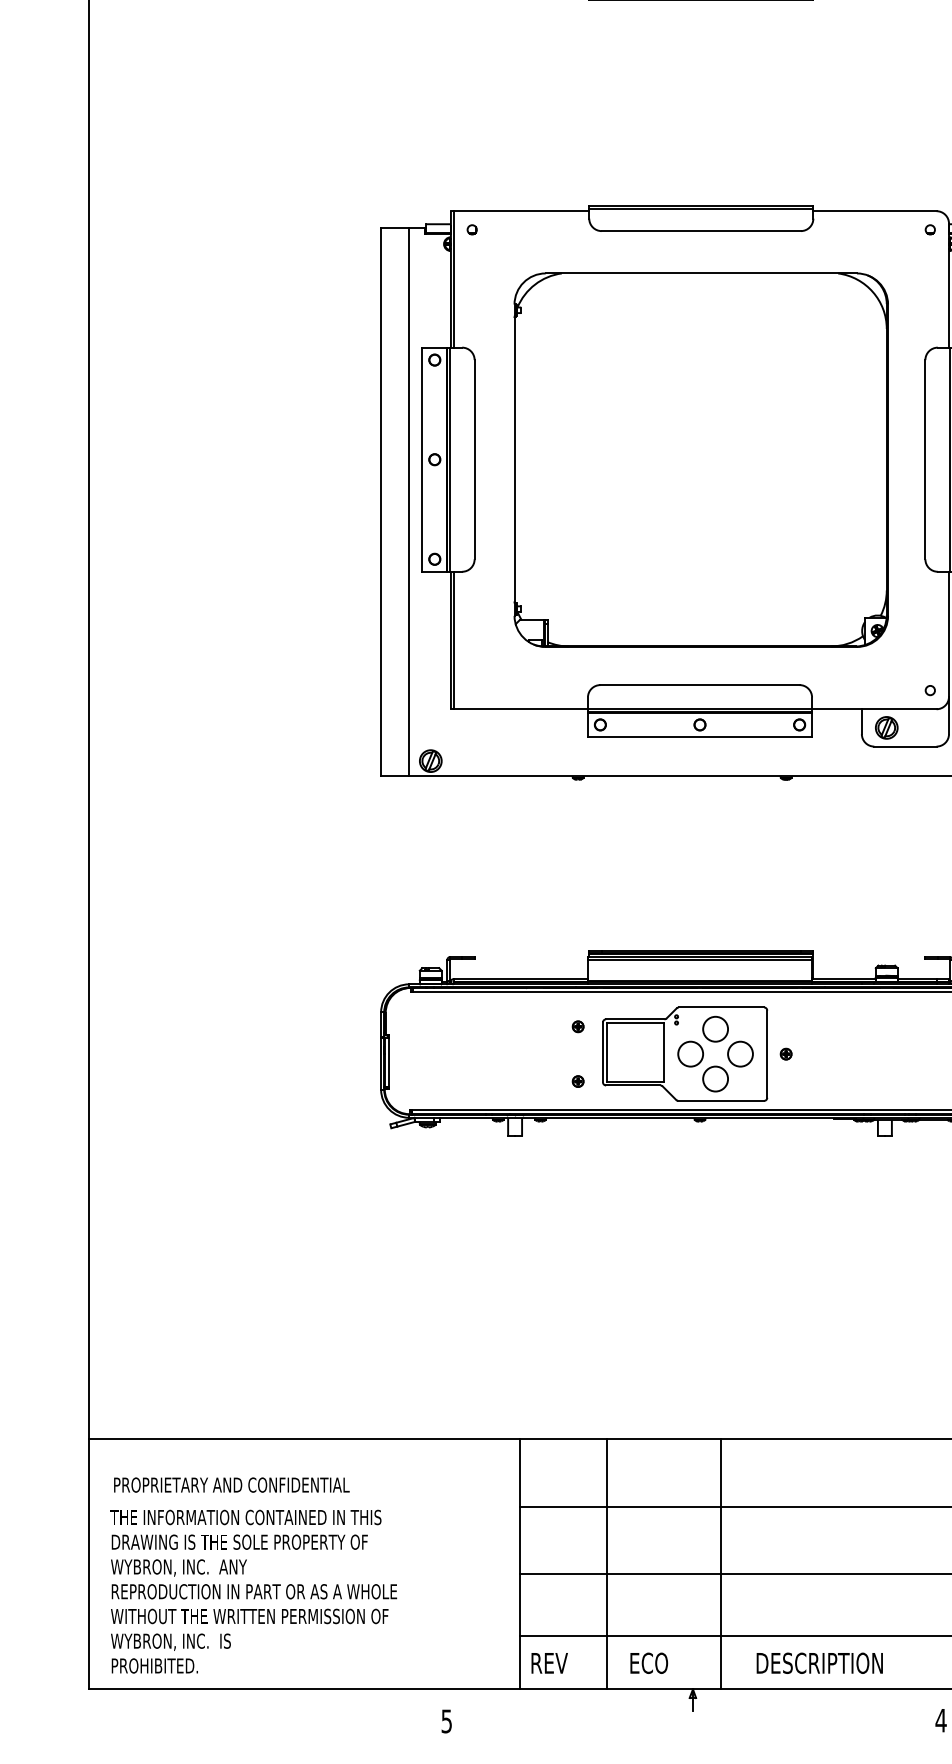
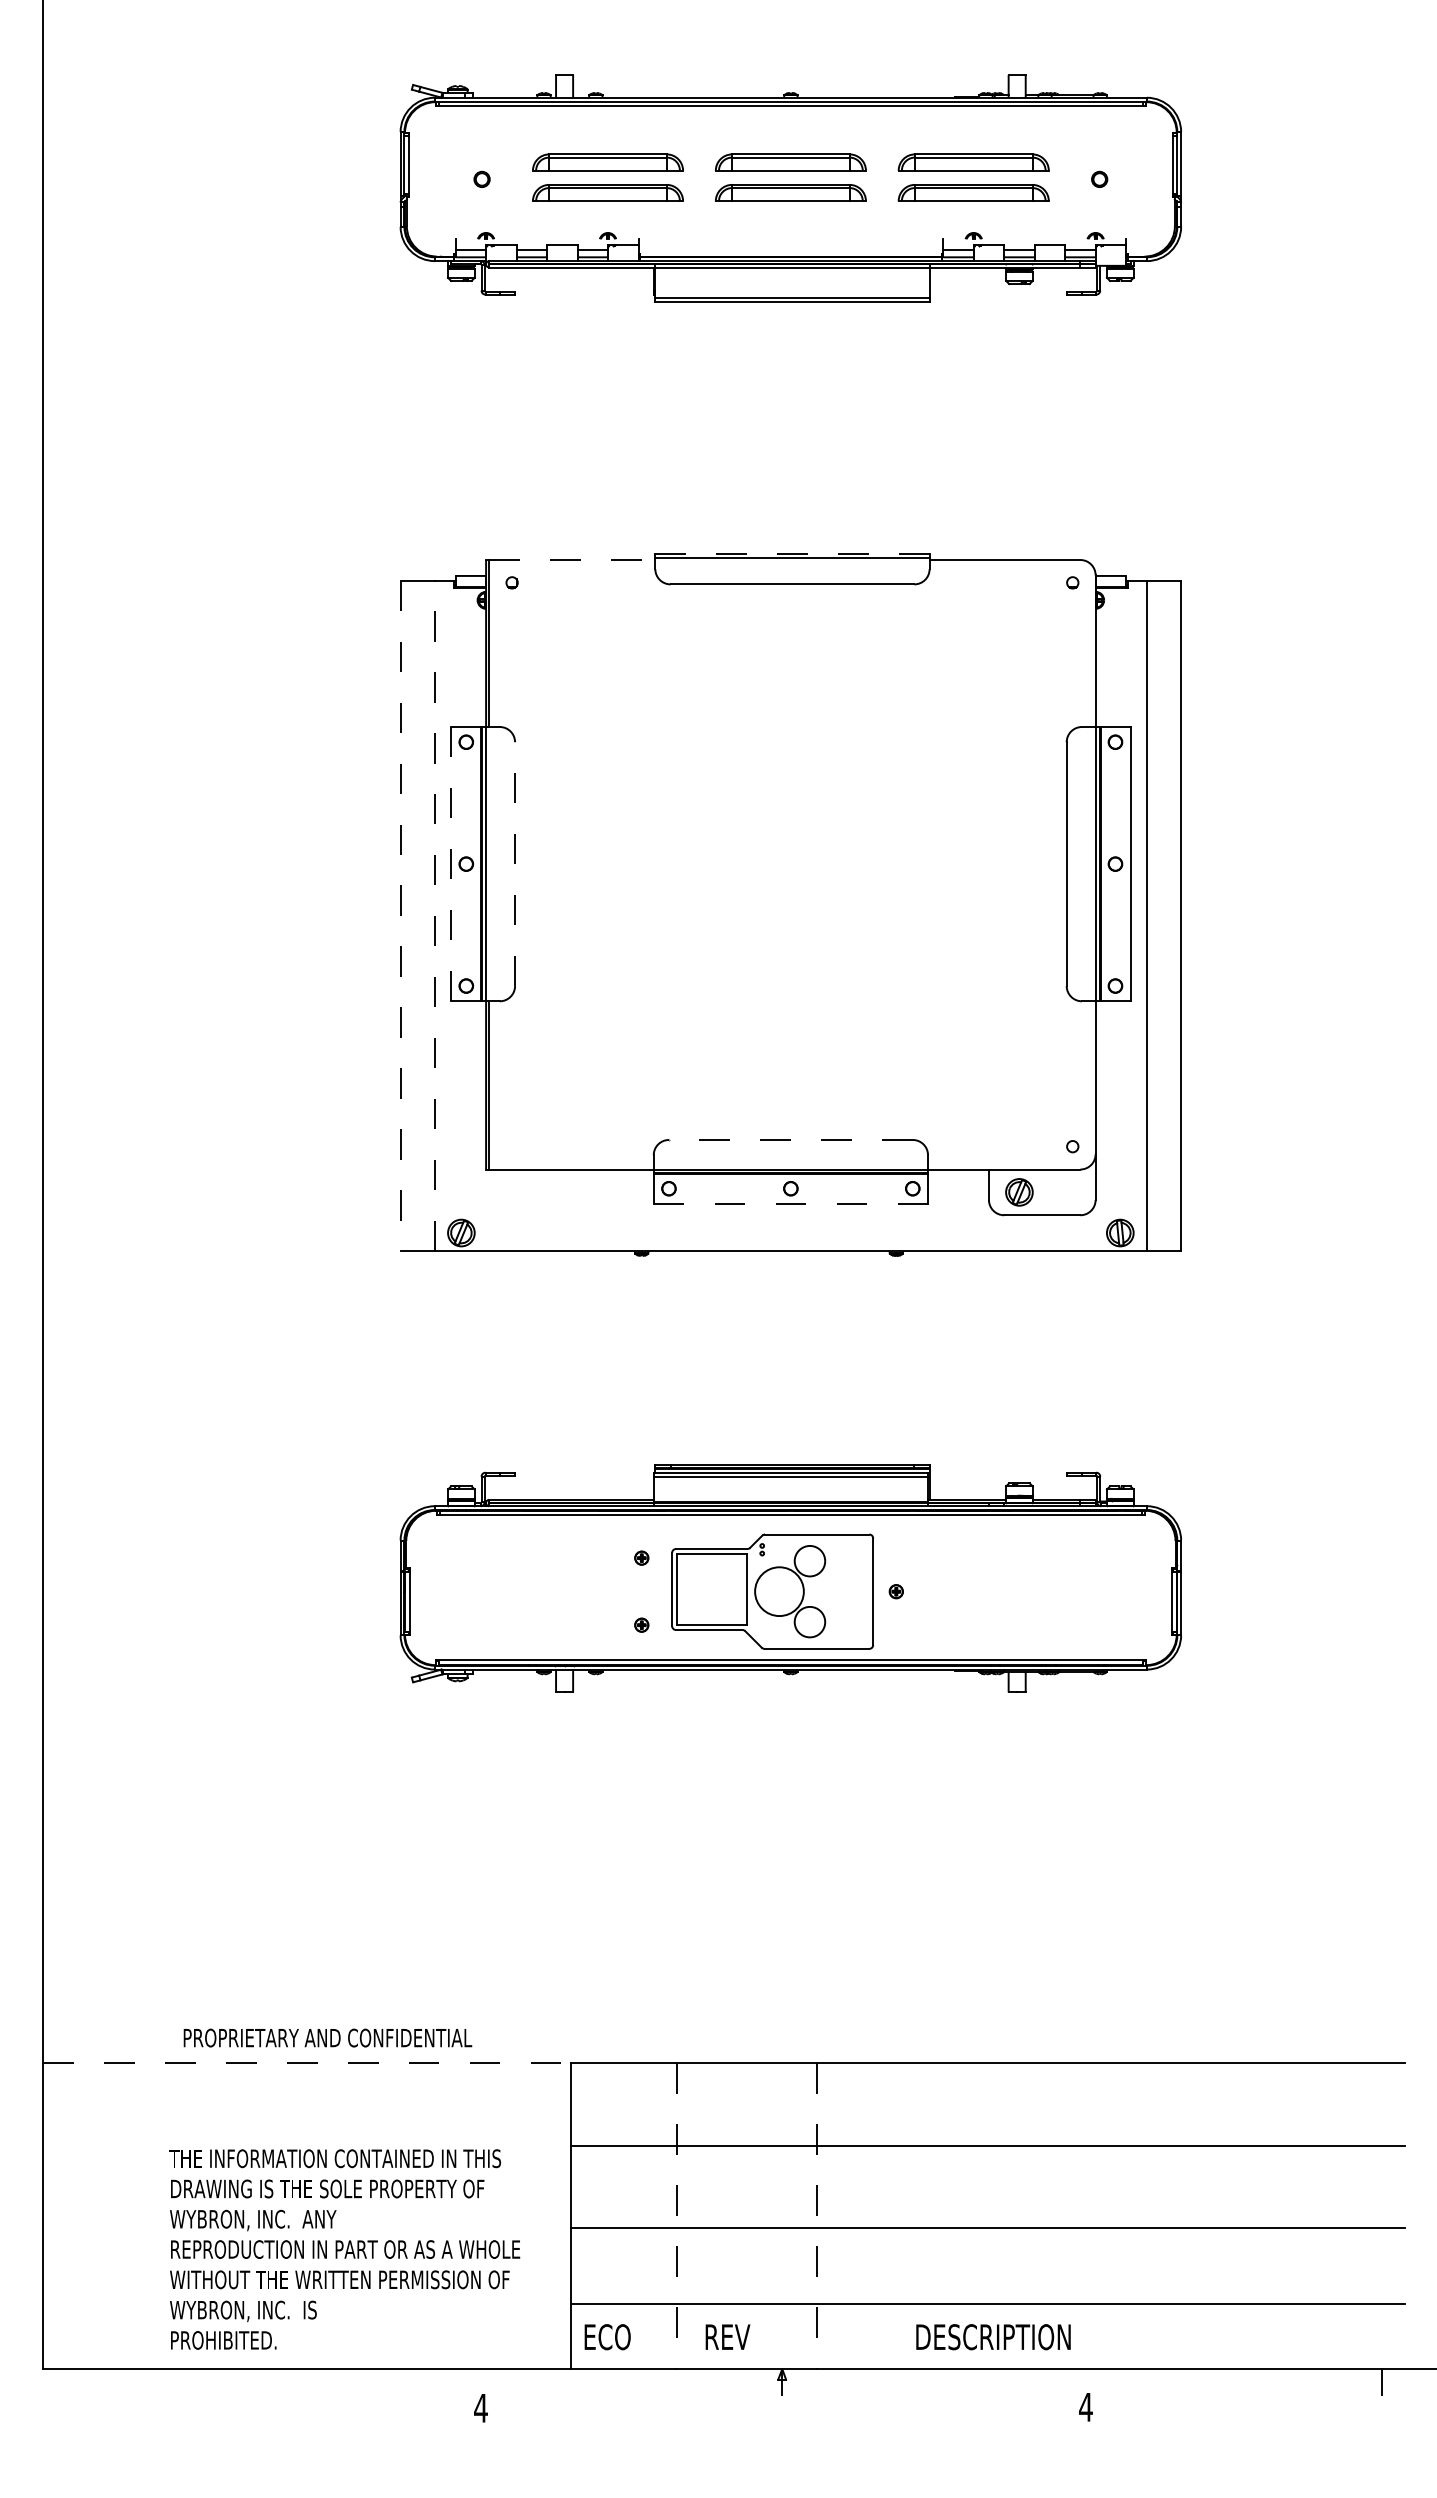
line: (700, 205) -> (791, 553), solid -> dashed
line: (521, 211) -> (572, 560), solid -> dashed
line: (422, 460) -> (451, 864), solid -> dashed
line: (474, 460) -> (515, 864), solid -> dashed
part: (700, 460) -> (791, 864), removed
line: (408, 501) -> (434, 915), solid -> dashed
line: (381, 502) -> (400, 916), solid -> dashed
line: (699, 684) -> (790, 1139), solid -> dashed
line: (700, 736) -> (791, 1203), solid -> dashed
circle: (690, 1054) -> (779, 1591), size x1.6
circle: (740, 1054) -> (840, 1591), removed
line: (304, 1439) -> (306, 2063), solid -> dashed
text: (231, 1484) -> (327, 2037), moved
line: (607, 1564) -> (677, 2216), solid -> dashed
line: (721, 1564) -> (817, 2216), solid -> dashed
text: (253, 1591) -> (344, 2249), moved
text: (550, 1663) -> (608, 2337), REV -> ECO
text: (649, 1663) -> (729, 2337), ECO -> REV
text: (819, 1663) -> (993, 2337), moved
text: (446, 1721) -> (480, 2408), 5 -> 4

